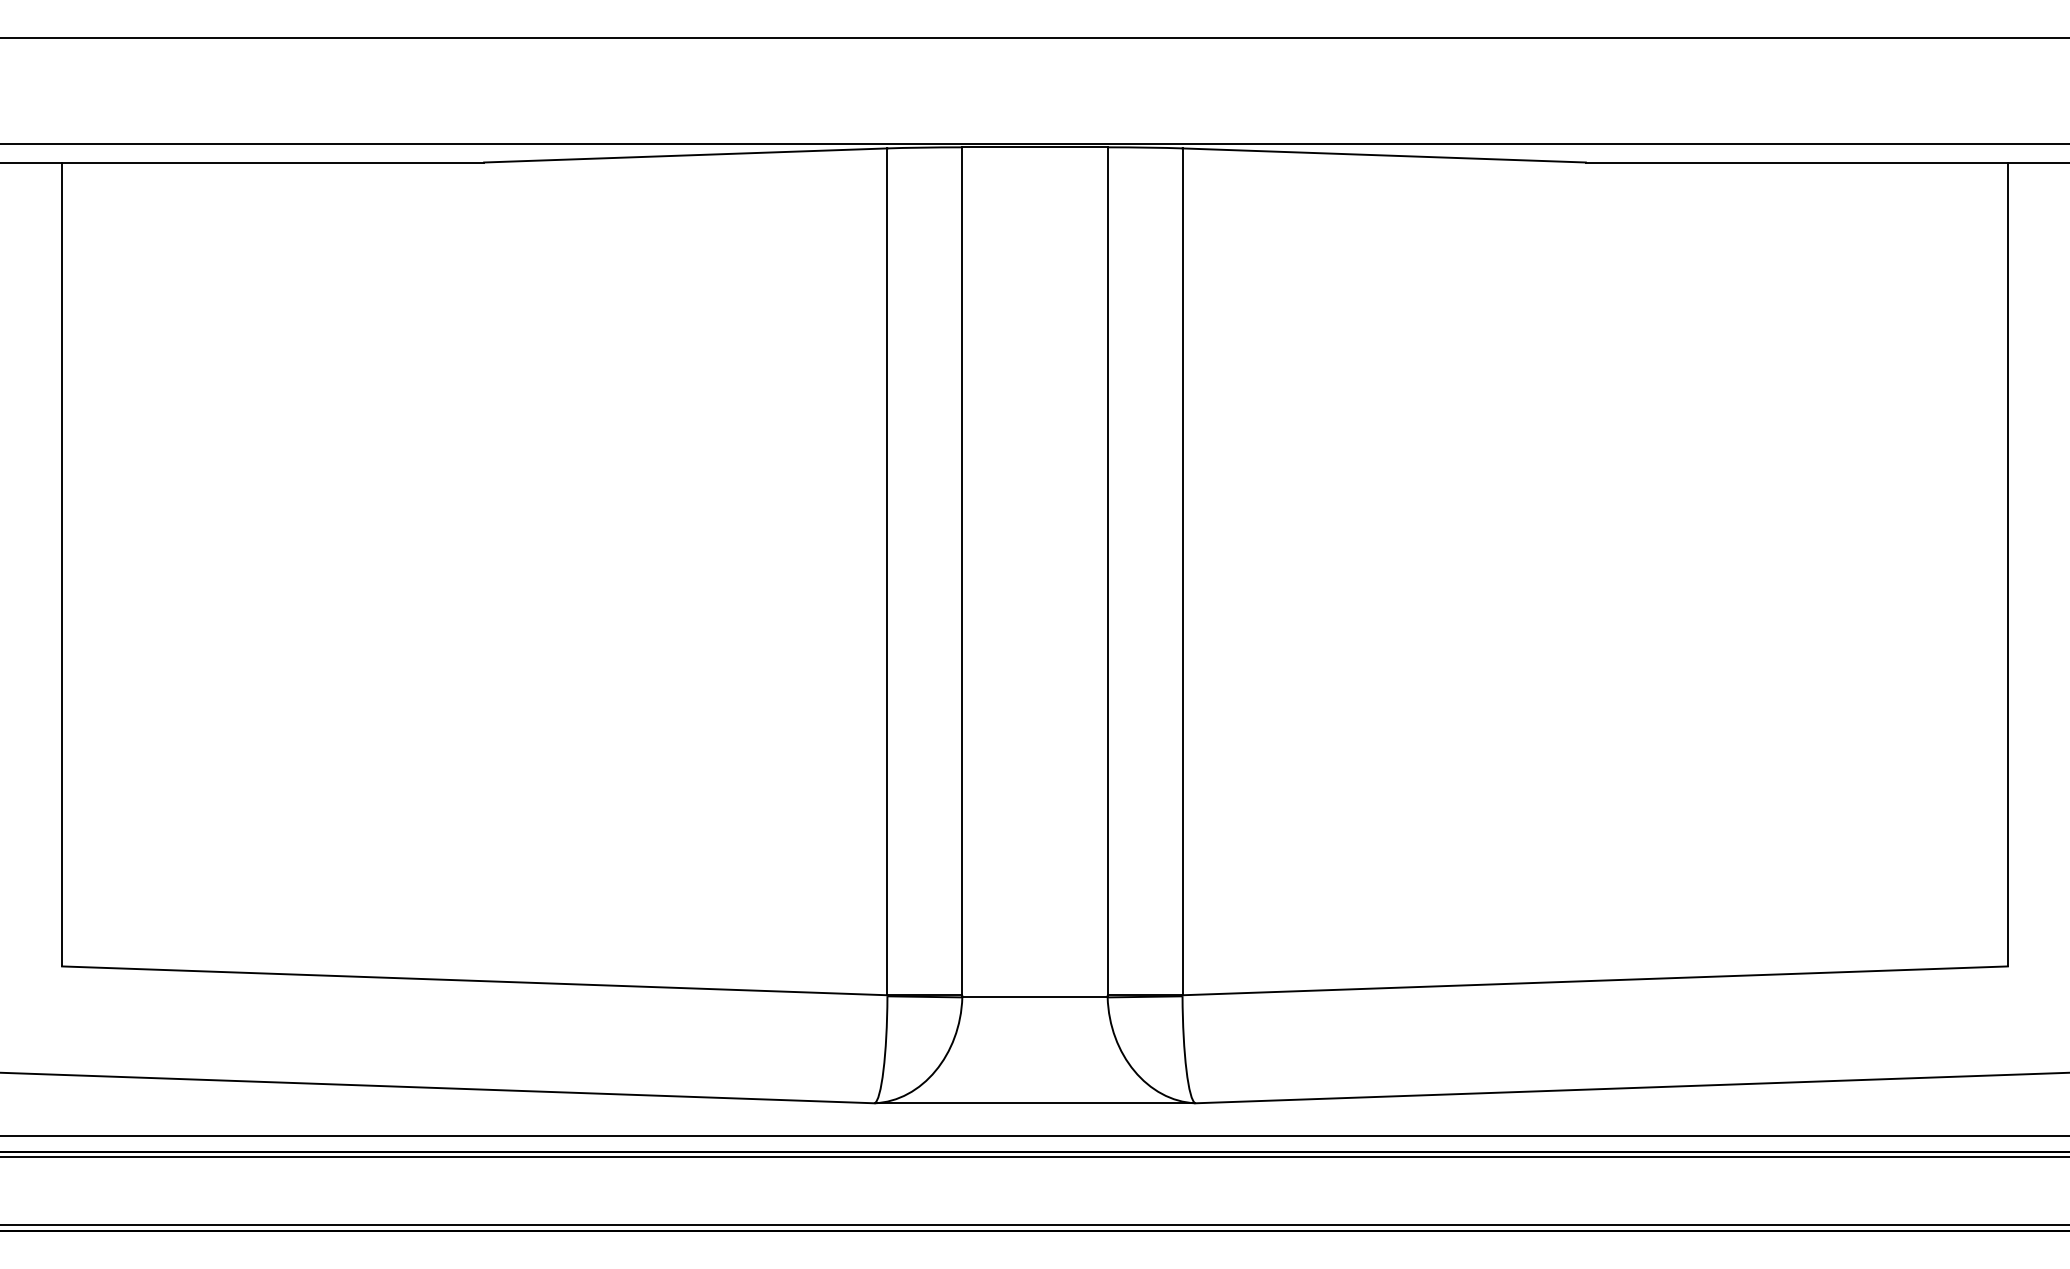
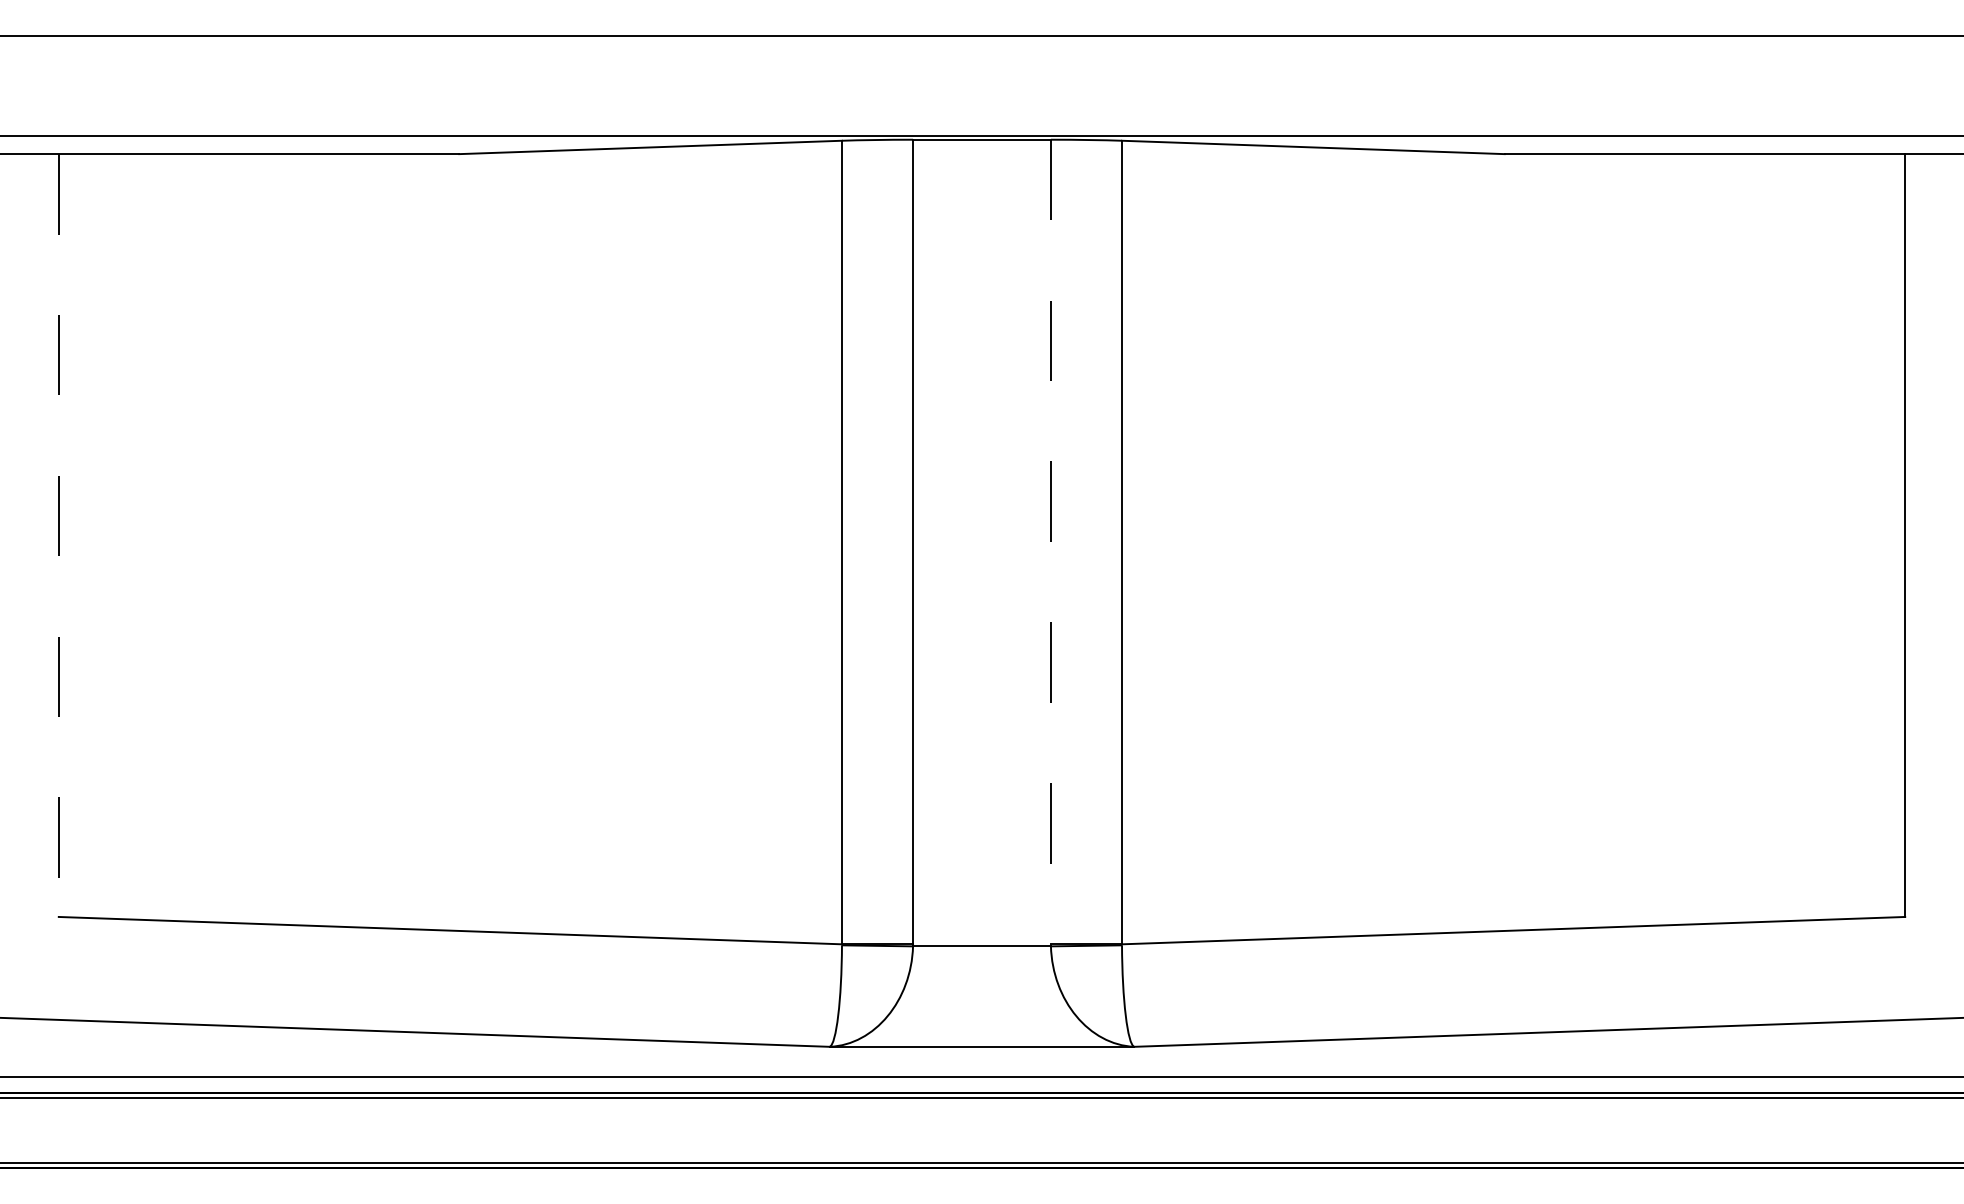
line: (62, 564) -> (59, 535), solid -> dashed
line: (1107, 571) -> (1050, 542), solid -> dashed

